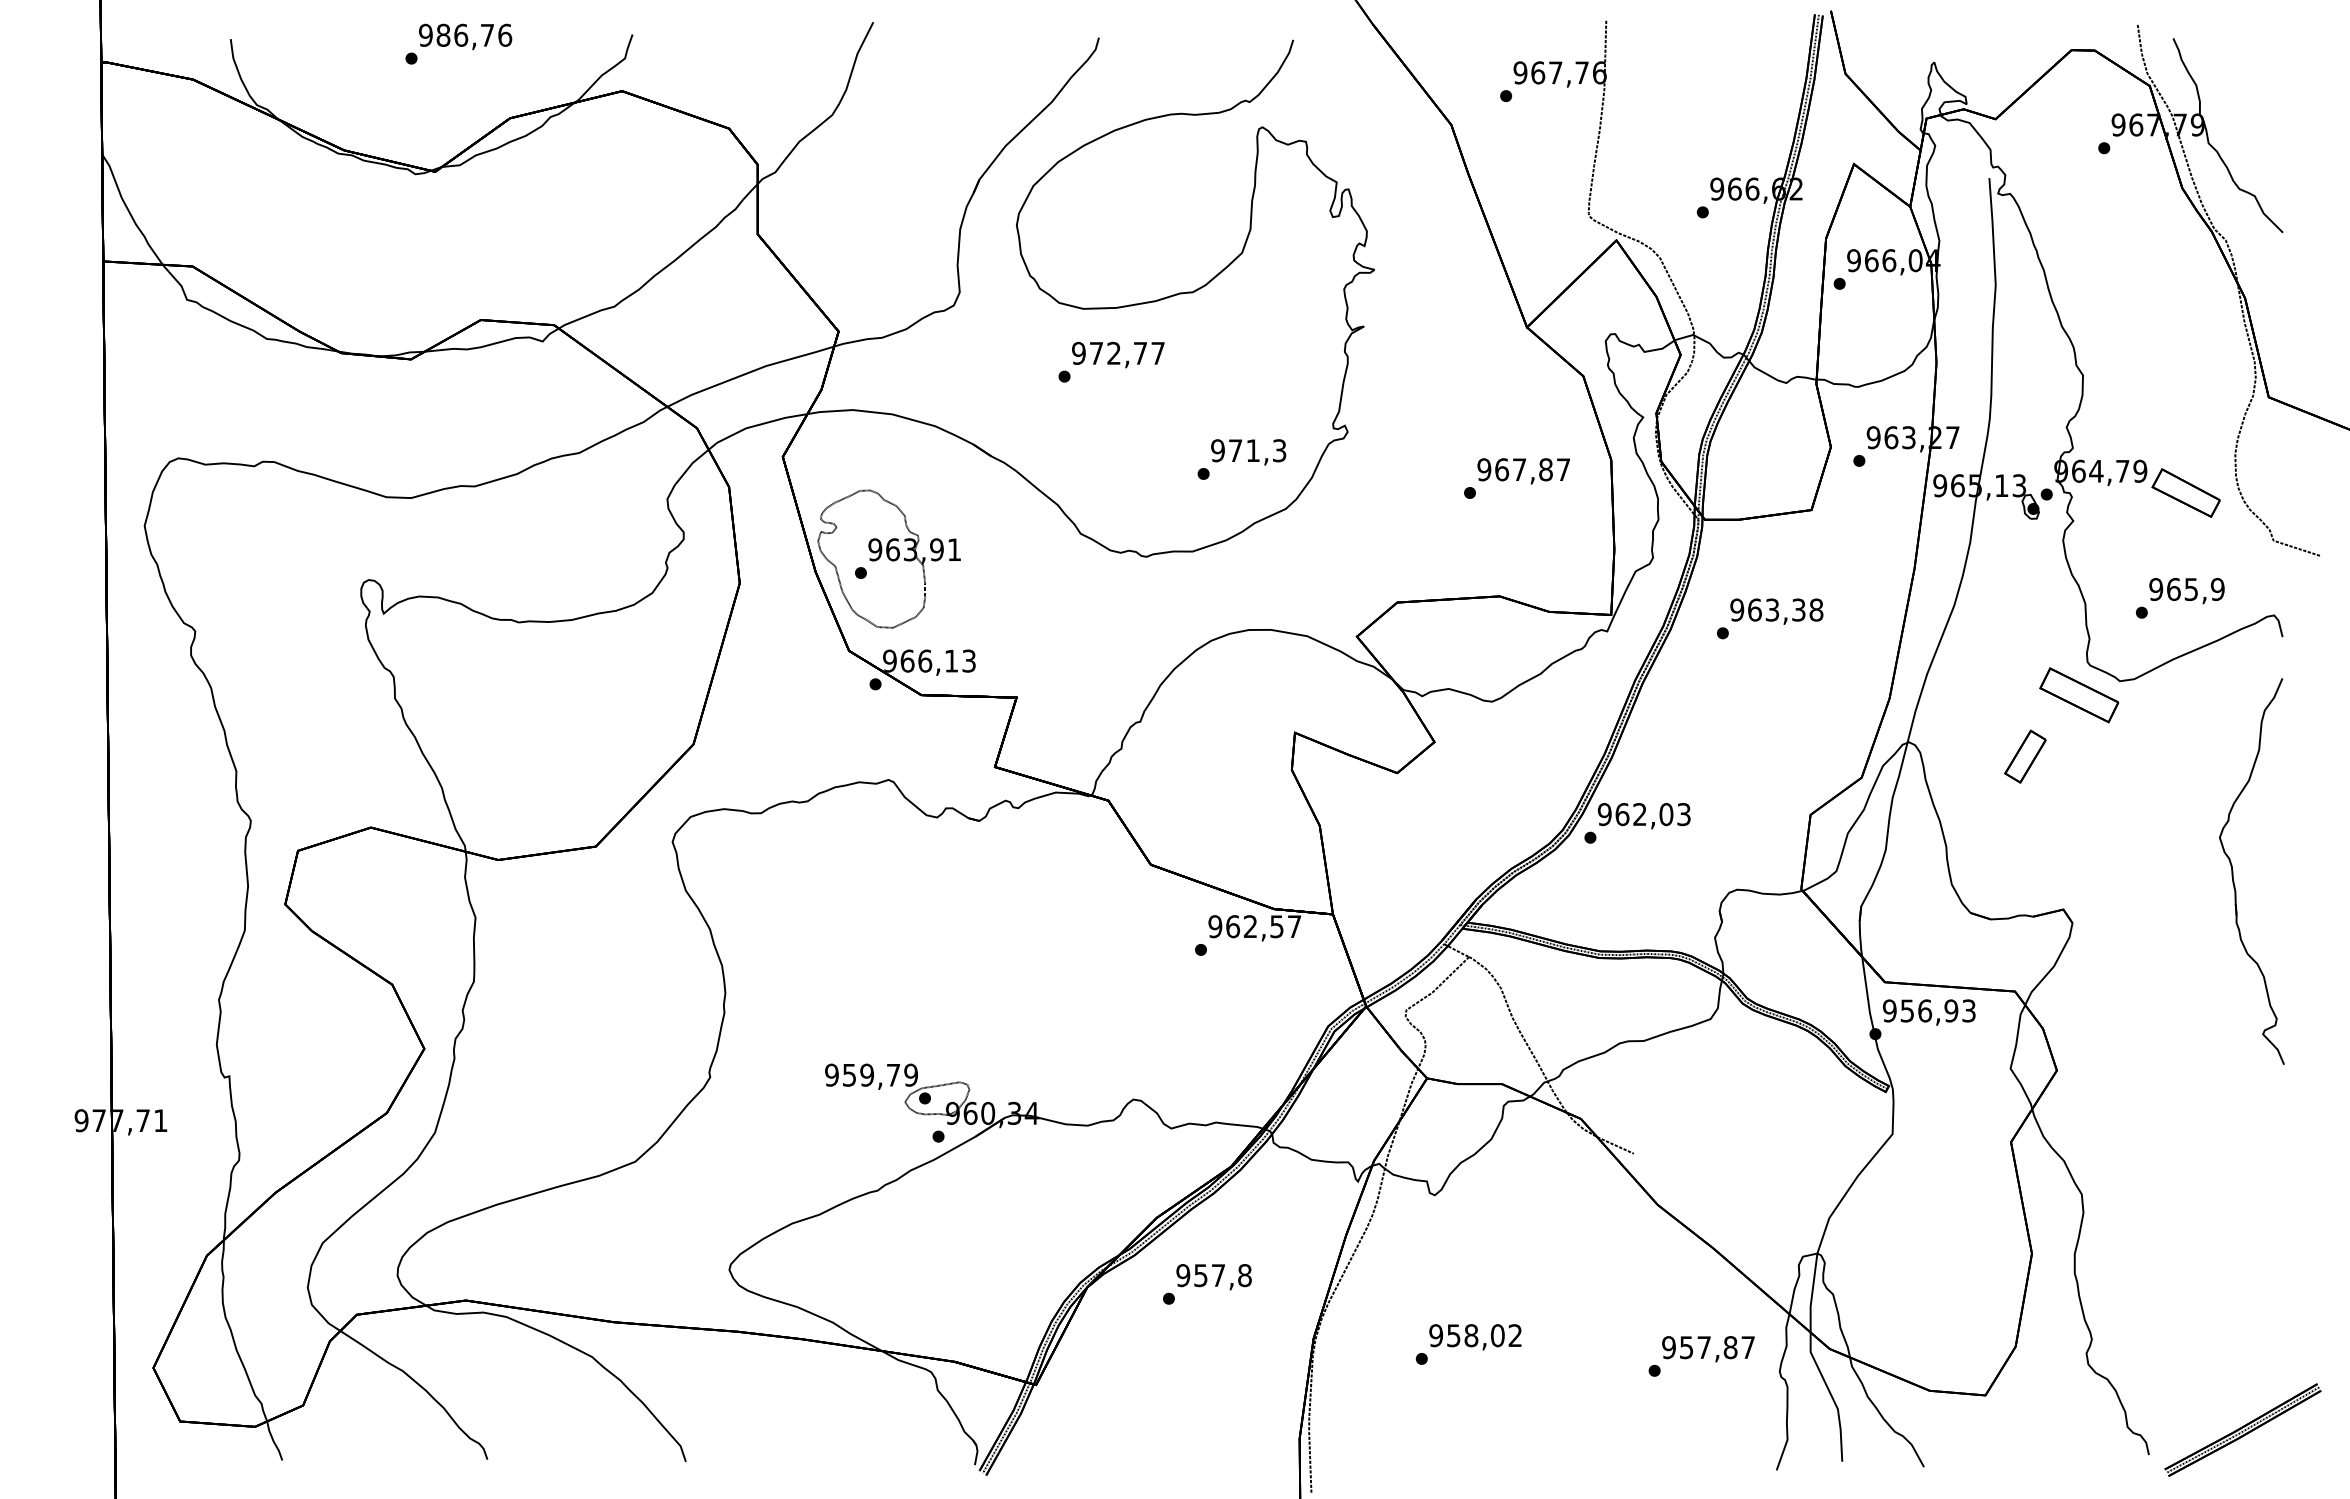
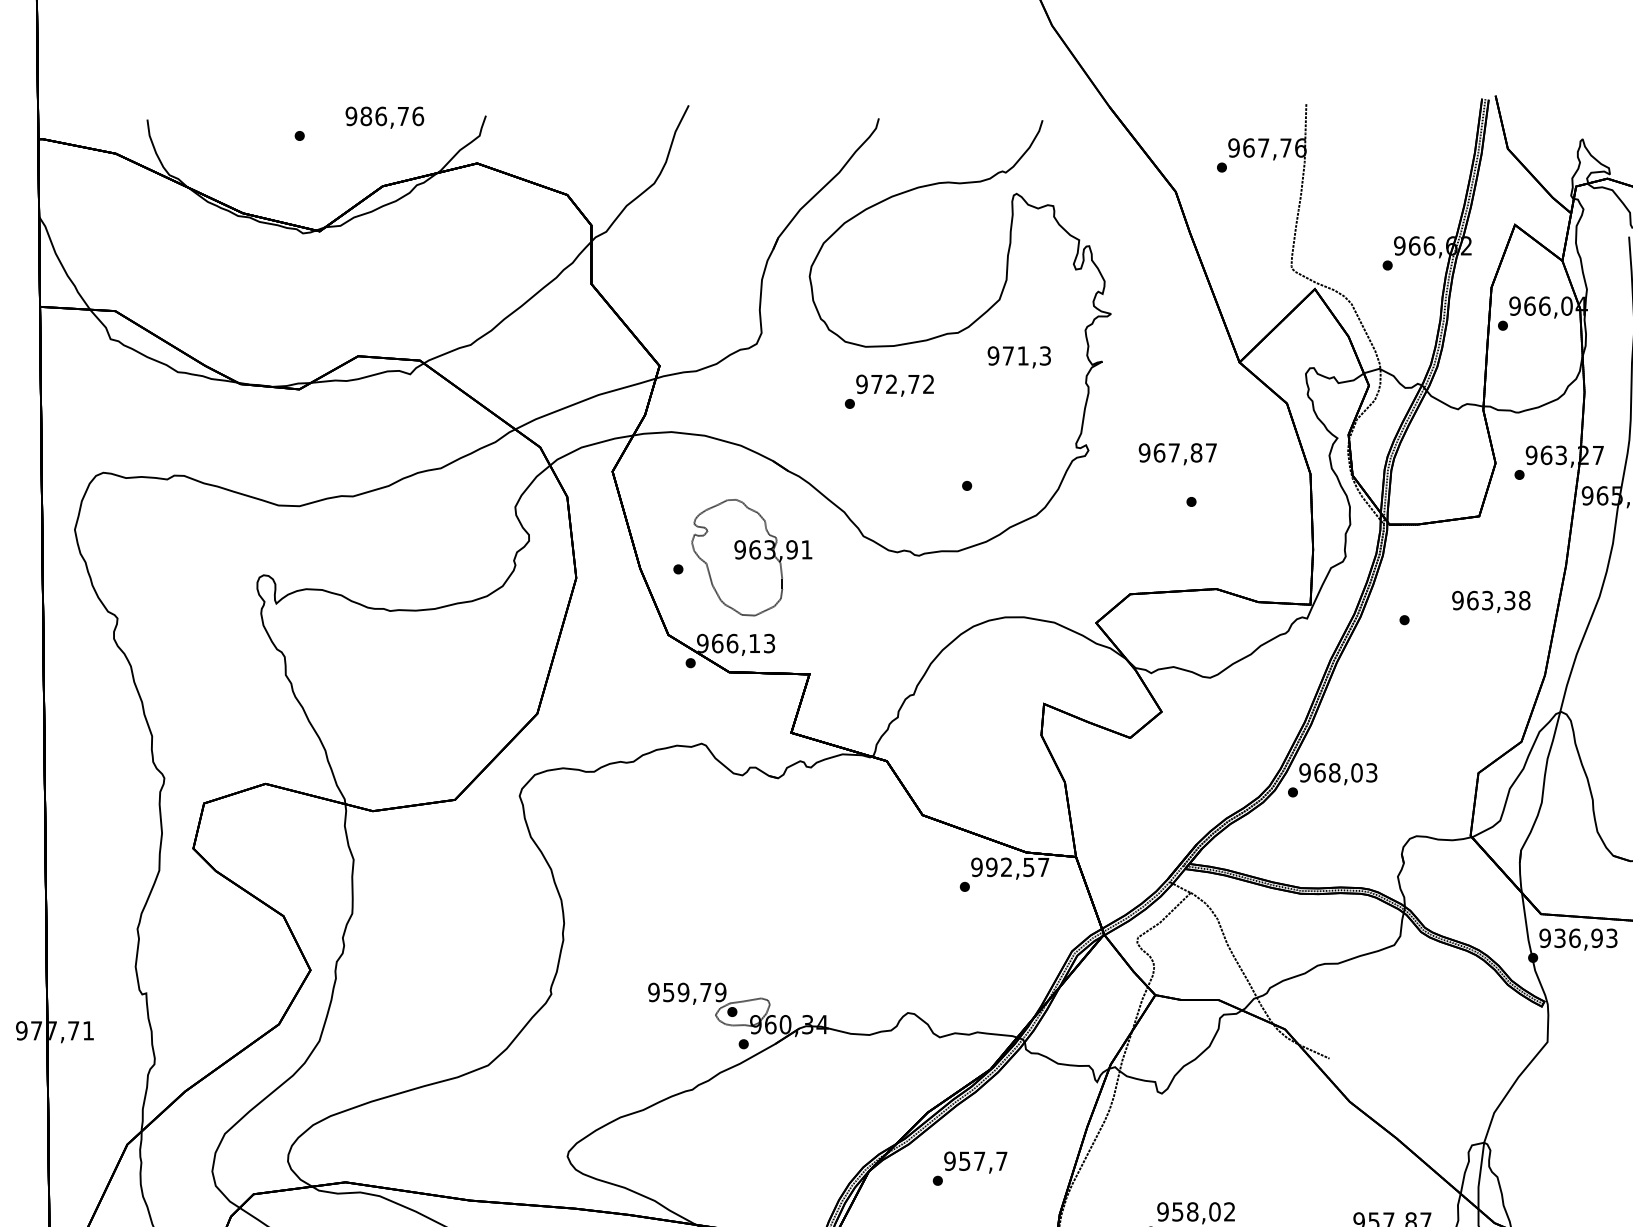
text: (465, 36) -> (384, 117), moved
text: (1157, 352) -> (928, 383), 972,77 -> 972,72
text: (1248, 452) -> (1019, 357), moved
text: (1523, 471) -> (1177, 454), moved
part: (888, 558) -> (751, 557), moved
text: (1776, 611) -> (1491, 601), moved
text: (1639, 814) -> (1334, 772), 962,03 -> 968,03
text: (1233, 926) -> (992, 867), 962,57 -> 992,57
text: (1907, 1010) -> (1560, 937), 956,93 -> 936,93
text: (1244, 1275) -> (1001, 1161), 957,8 -> 957,7

